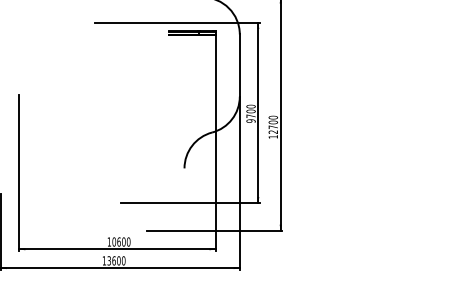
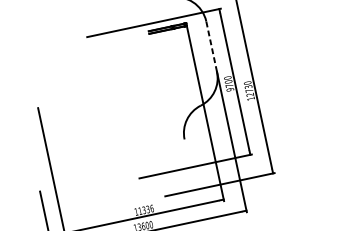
line: (239, 65) -> (211, 46), solid -> dashed
text: (272, 122) -> (247, 87), 12700 -> 12730
text: (121, 241) -> (146, 209), 10600 -> 11336

